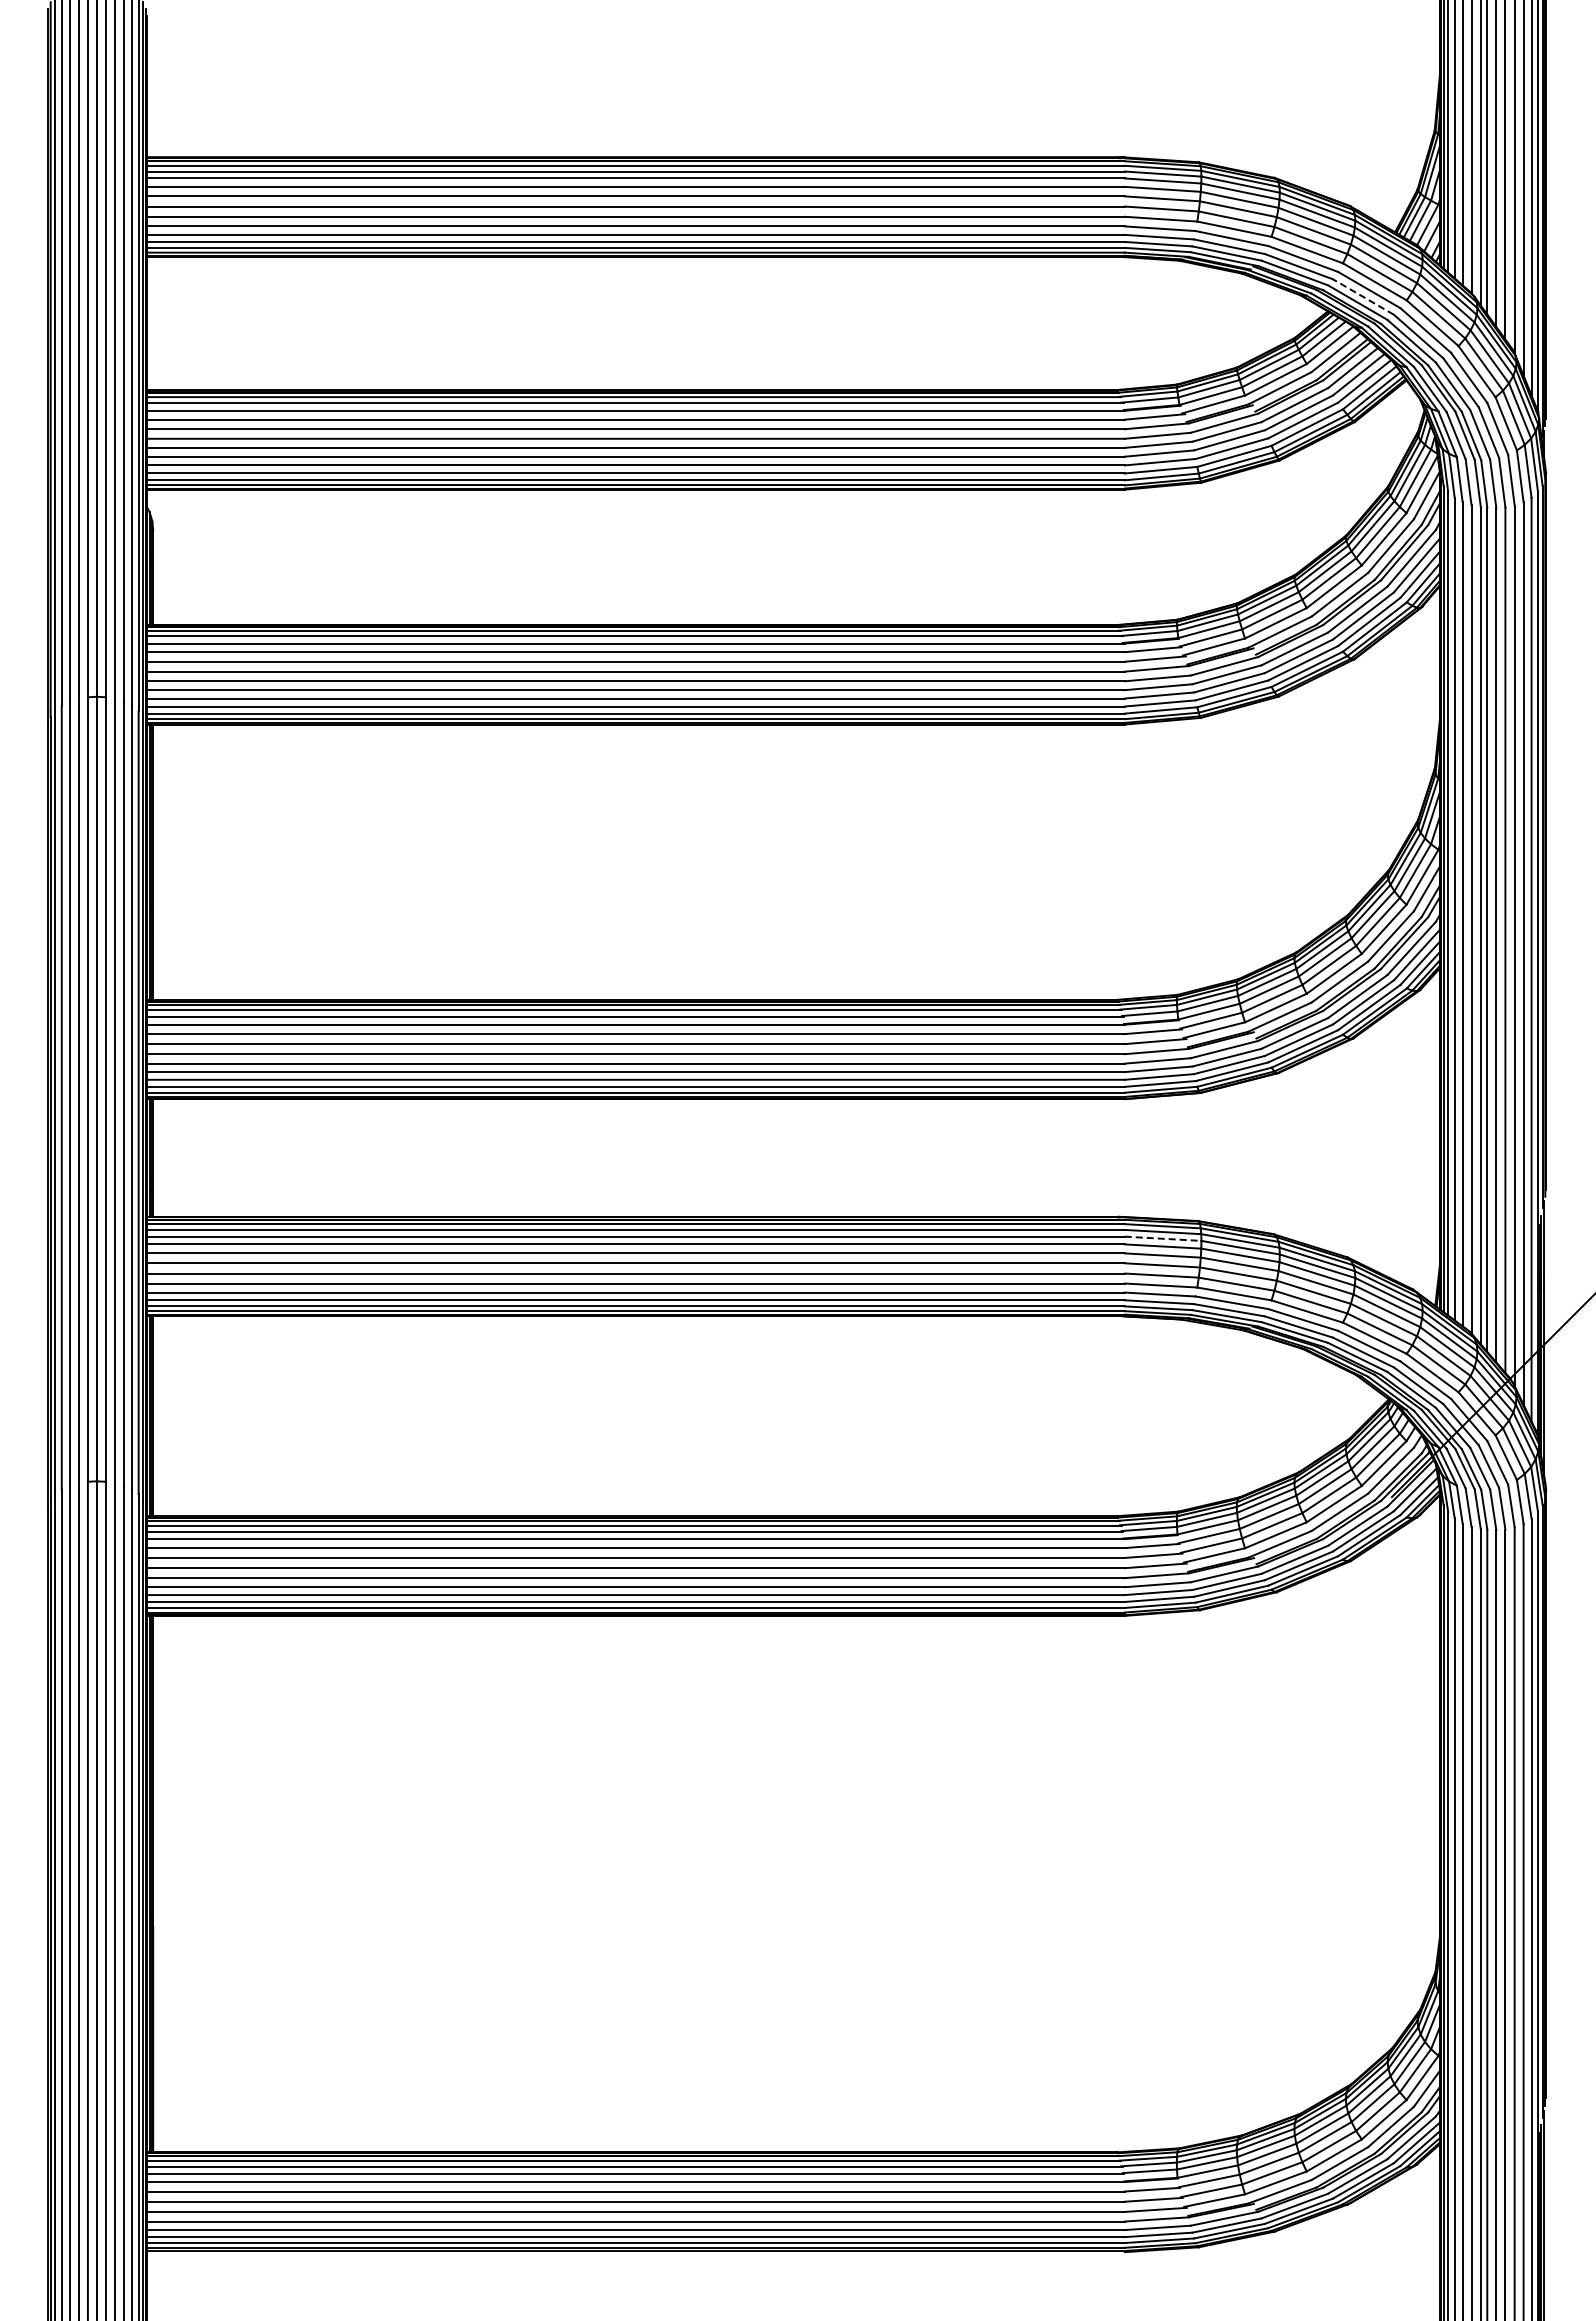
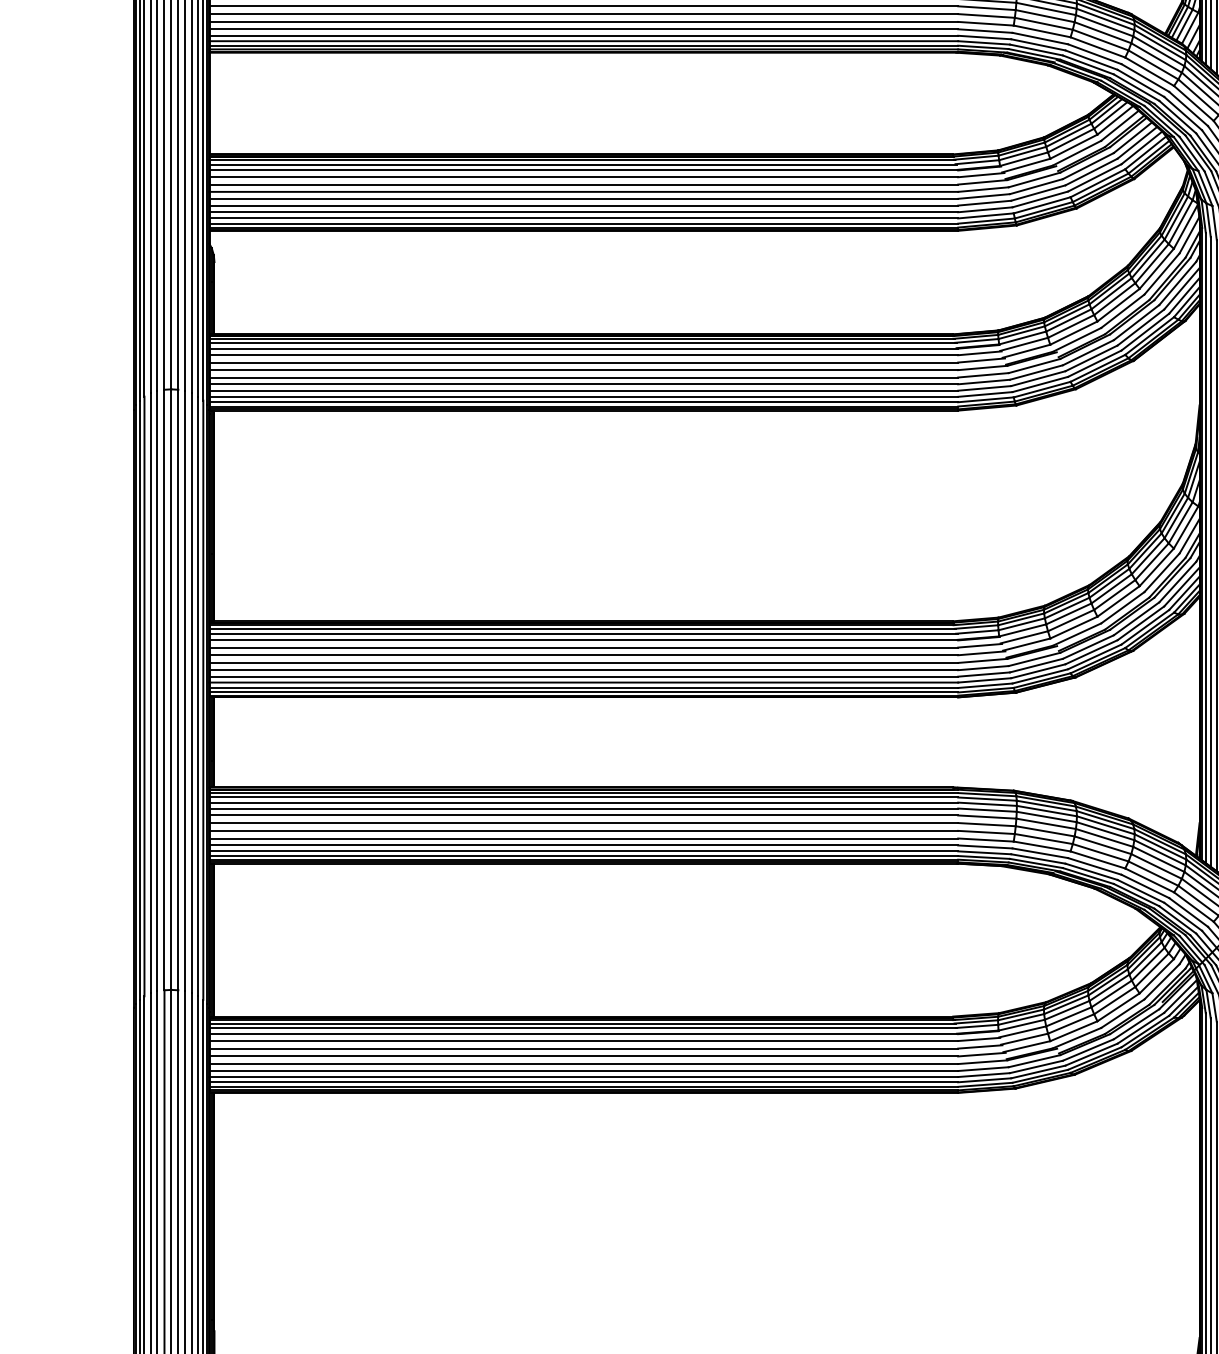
line: (1363, 296) -> (1140, 82), dashed -> solid
line: (1163, 1238) -> (987, 804), dashed -> solid

